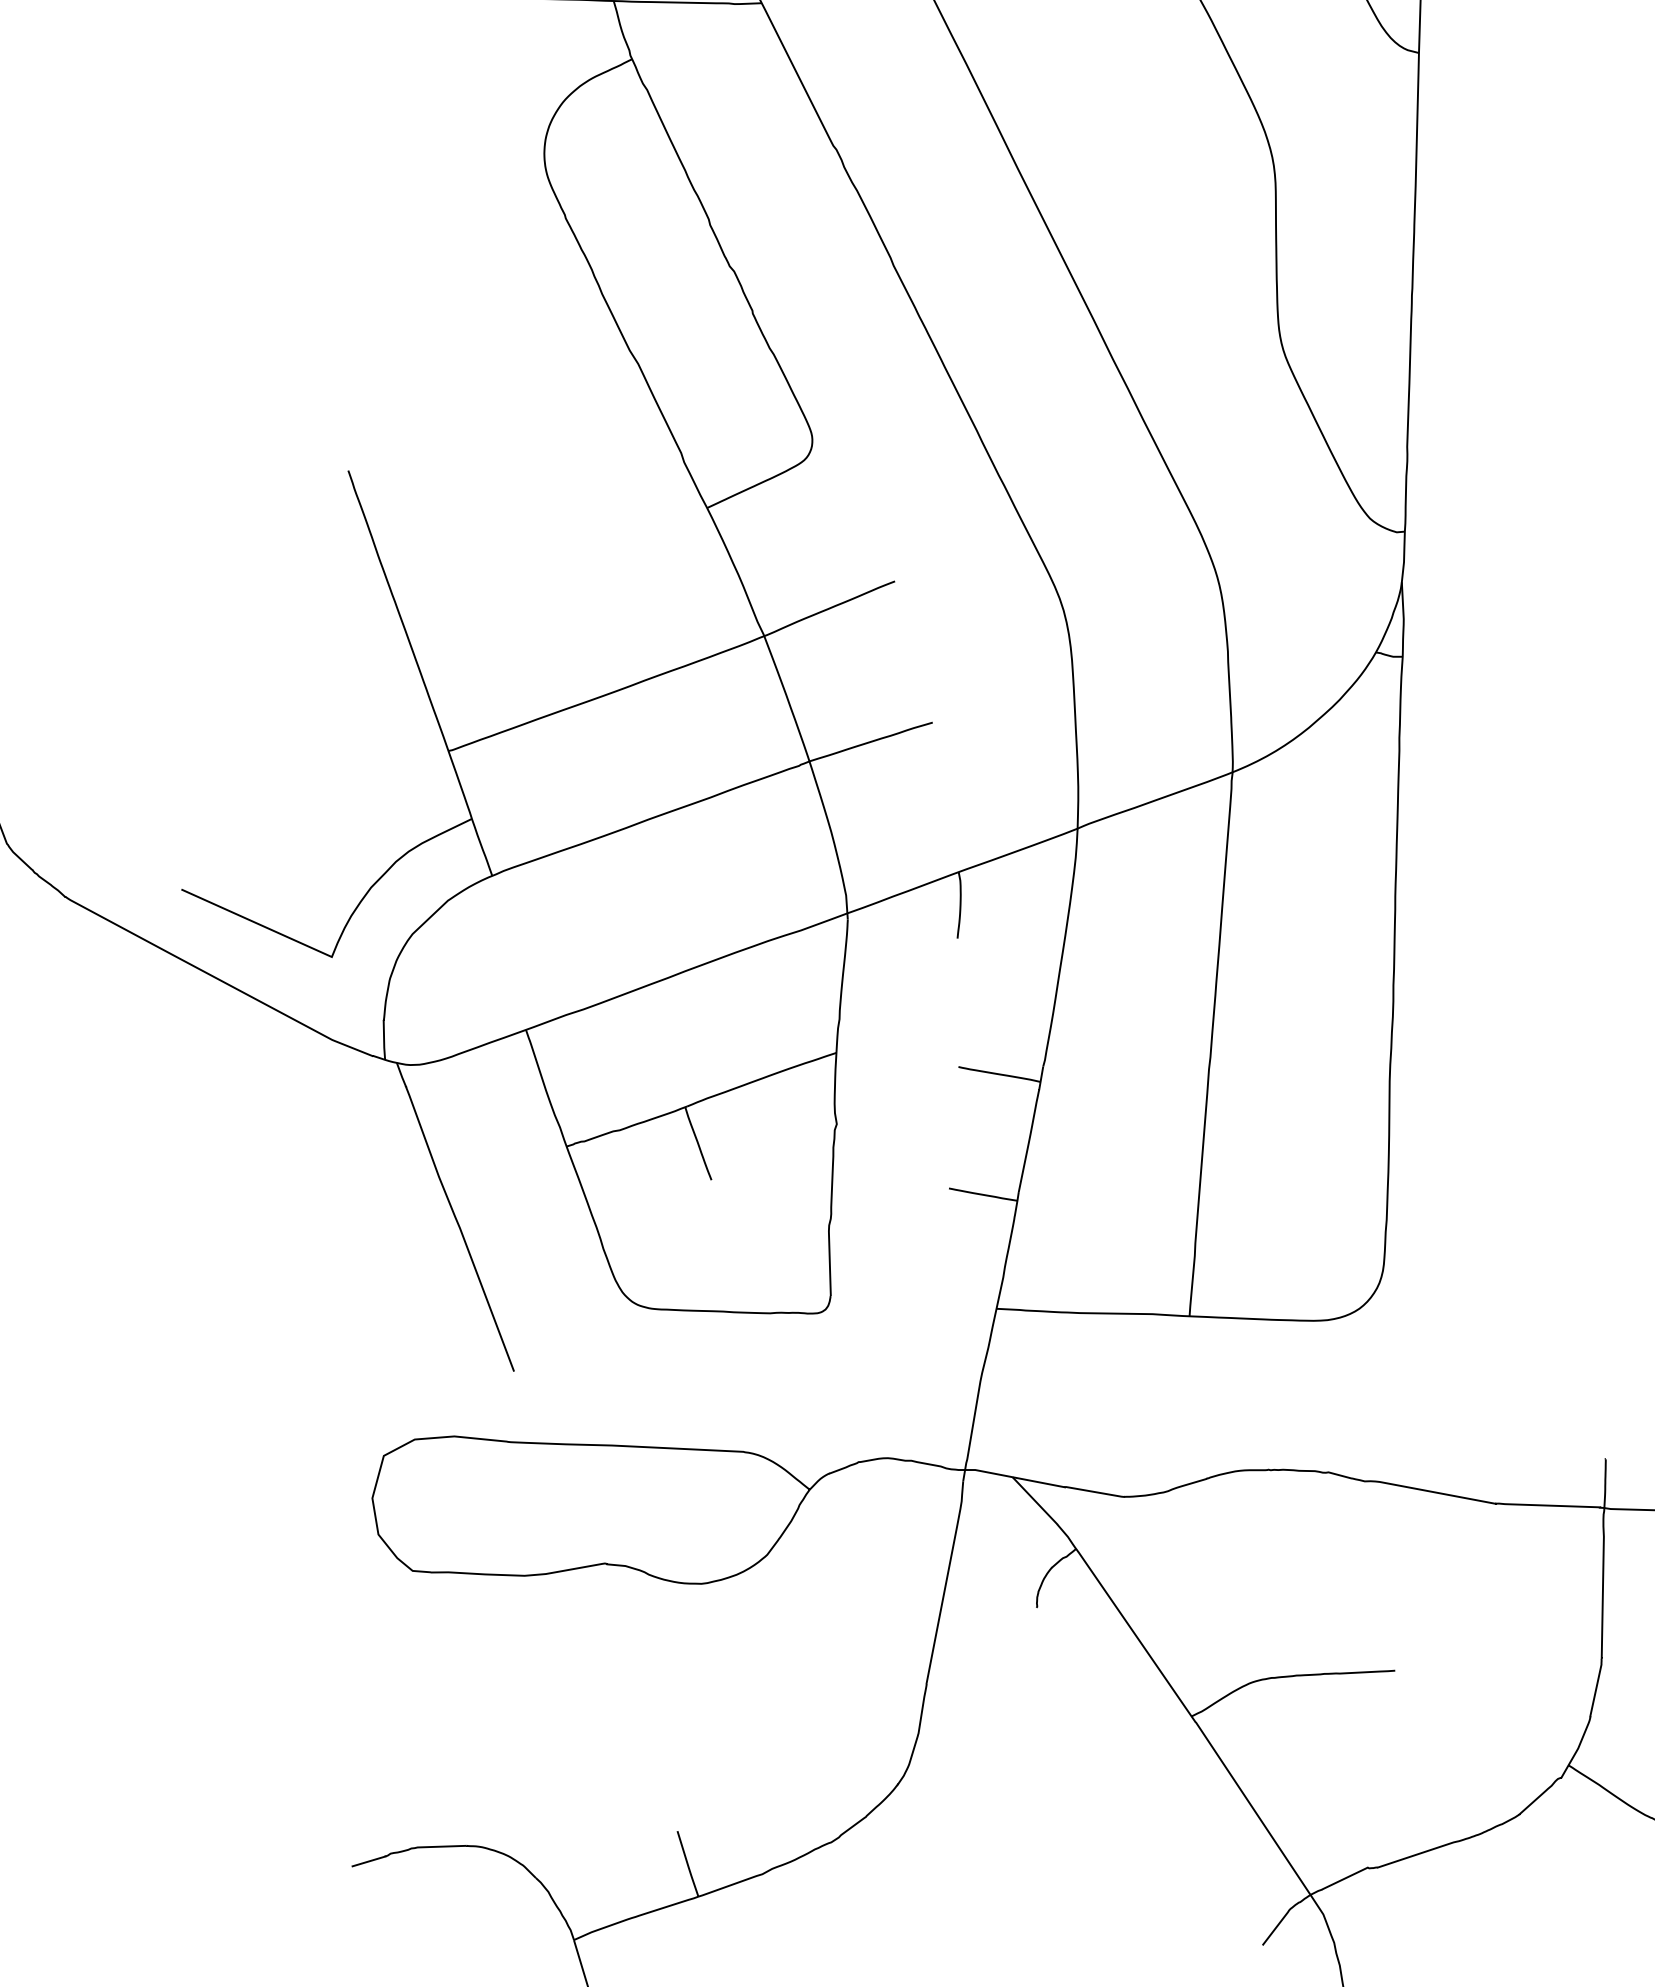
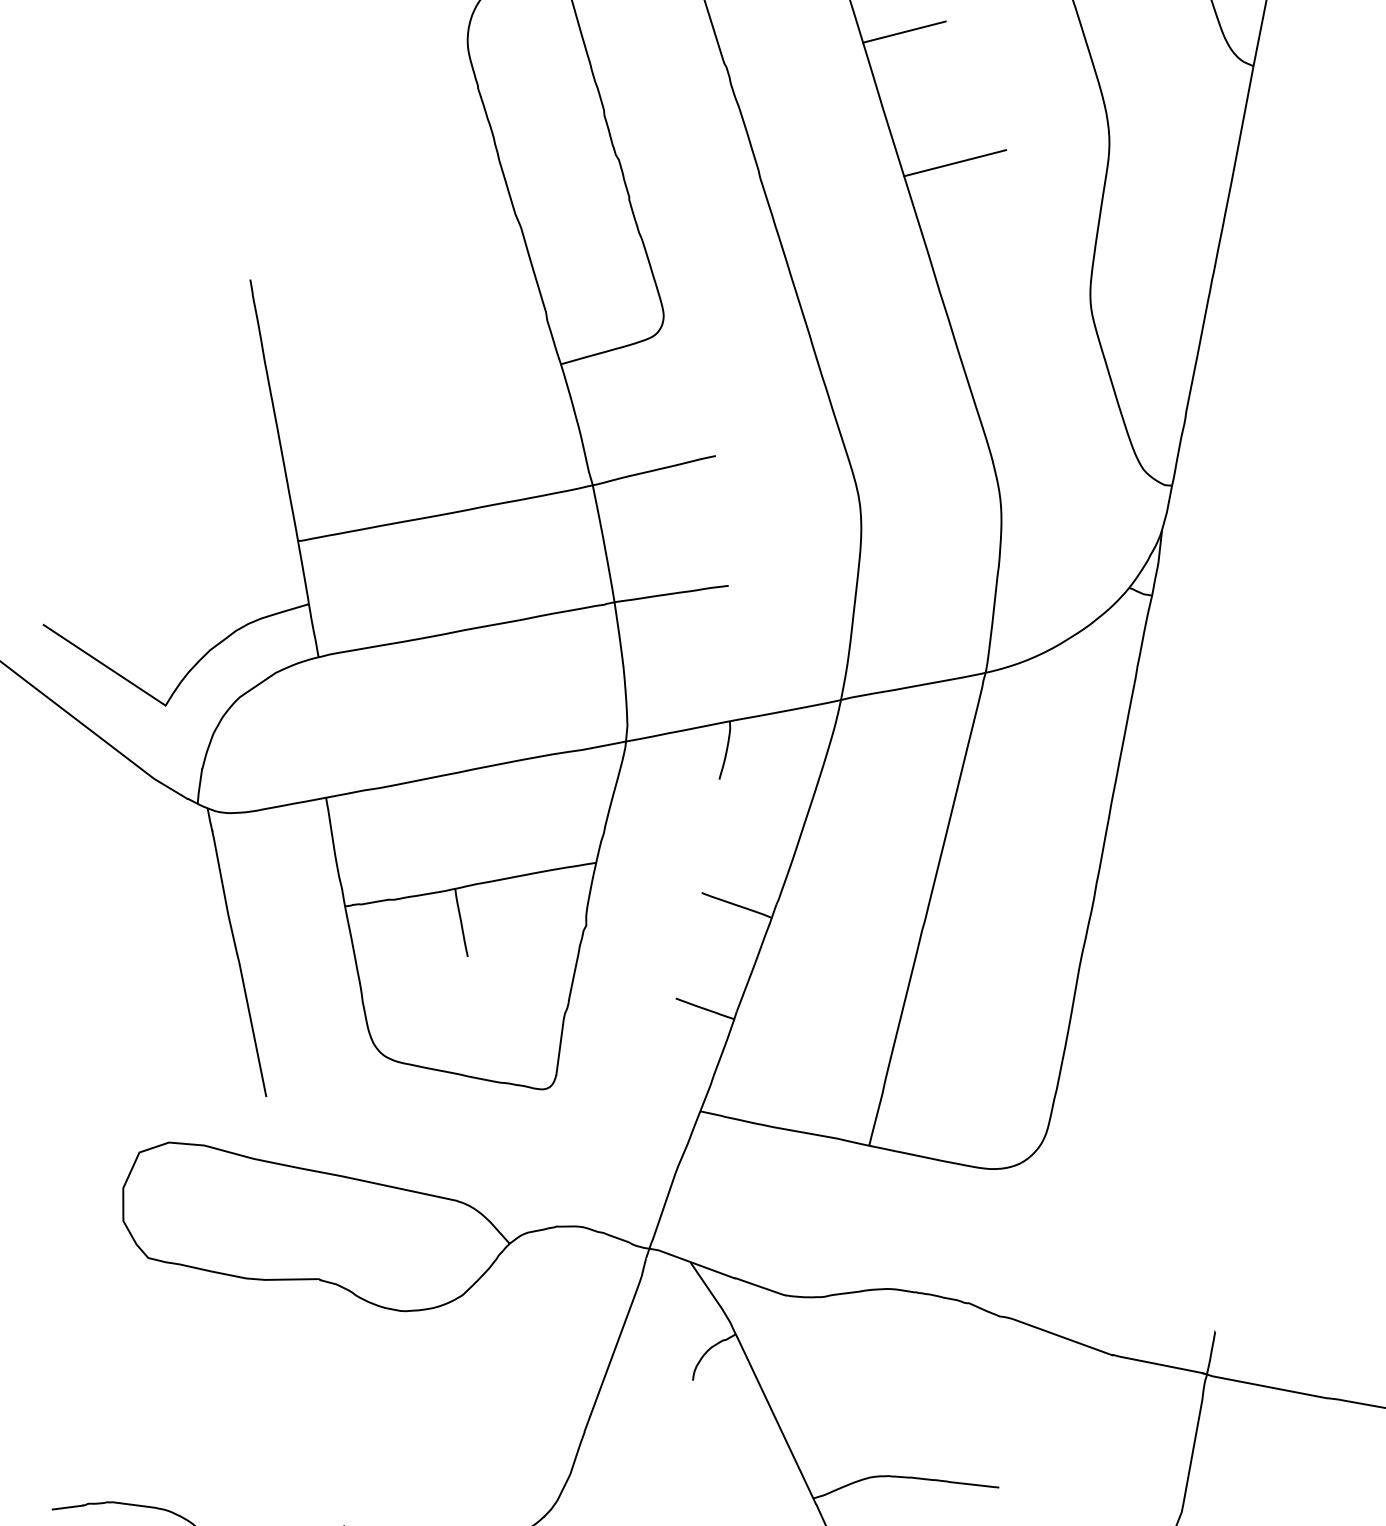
line: (1026, 78) -> (904, 32), added
line: (1106, 213) -> (955, 162), added

